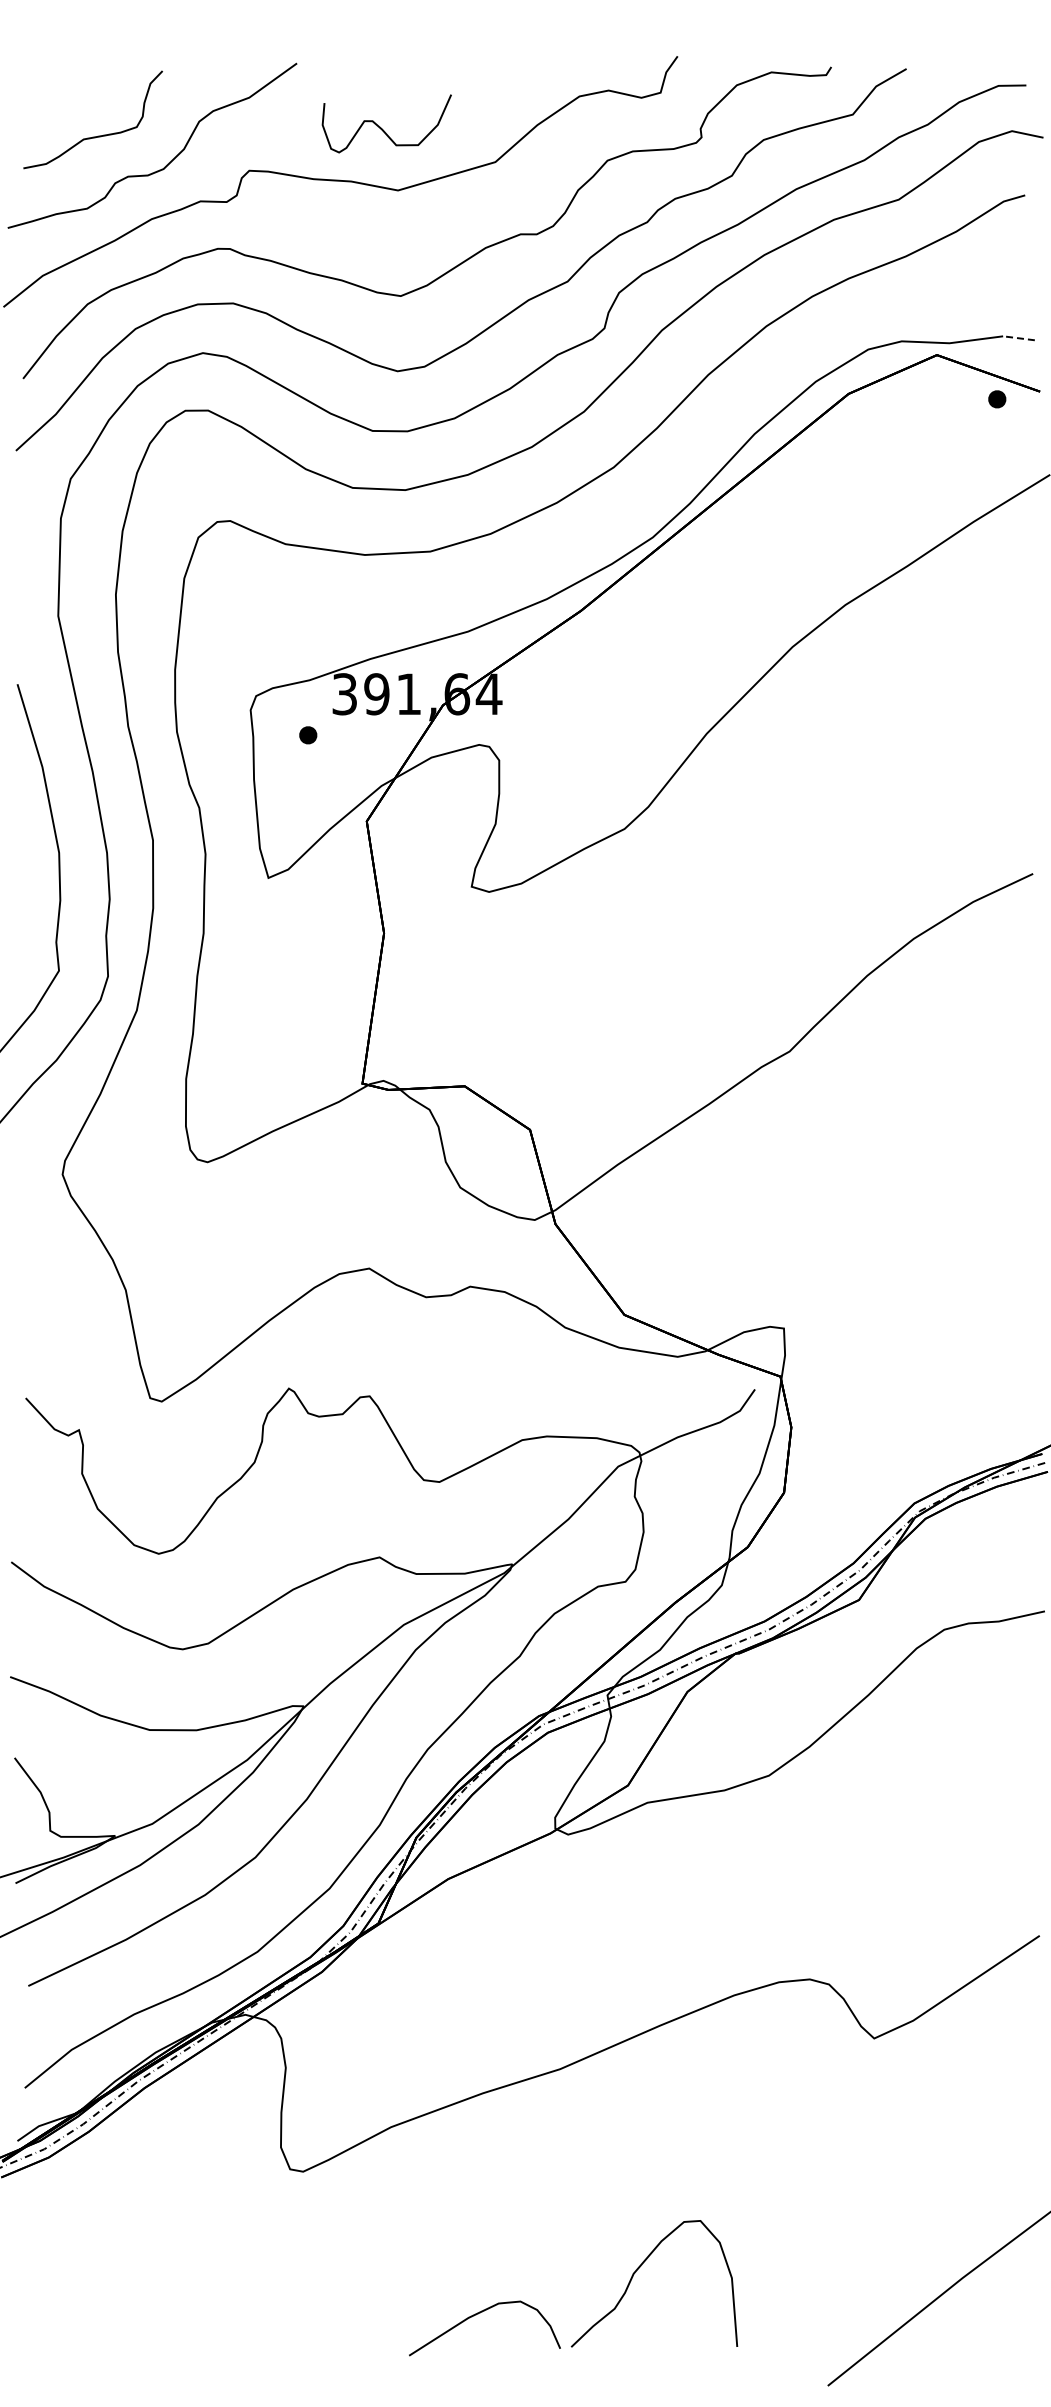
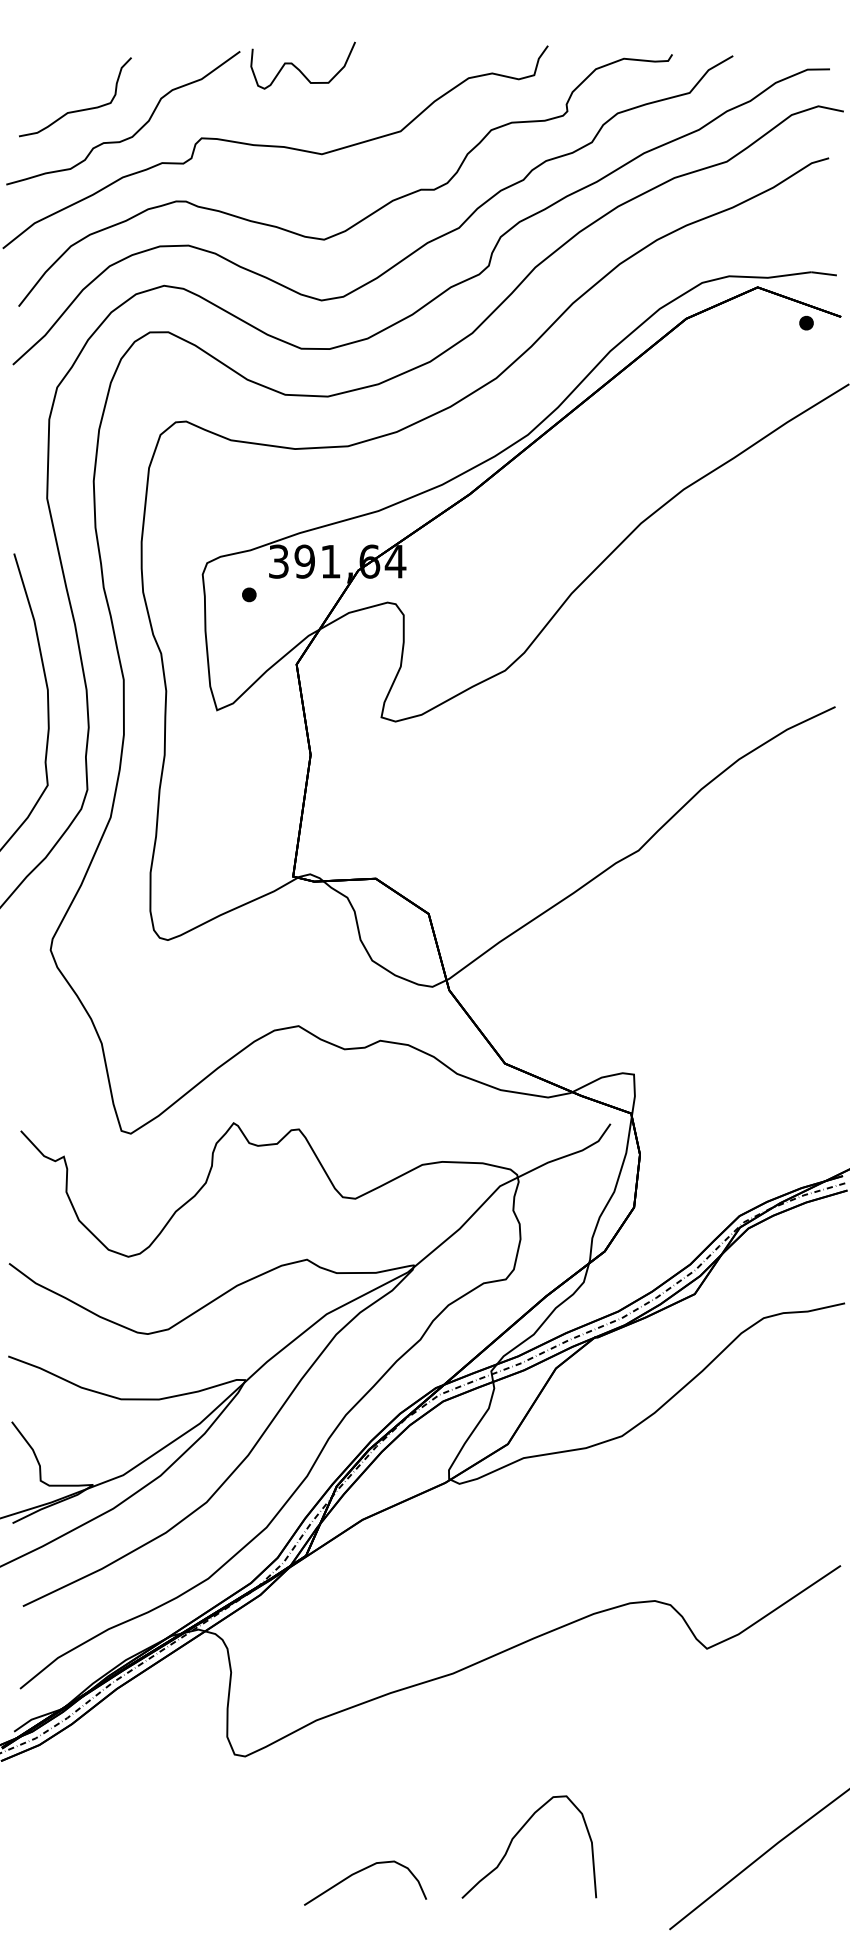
curve: (381, 127) -> (298, 68), moved
line: (1018, 338) -> (823, 273), dashed -> solid
curve: (478, 2314) -> (360, 1871), moved

